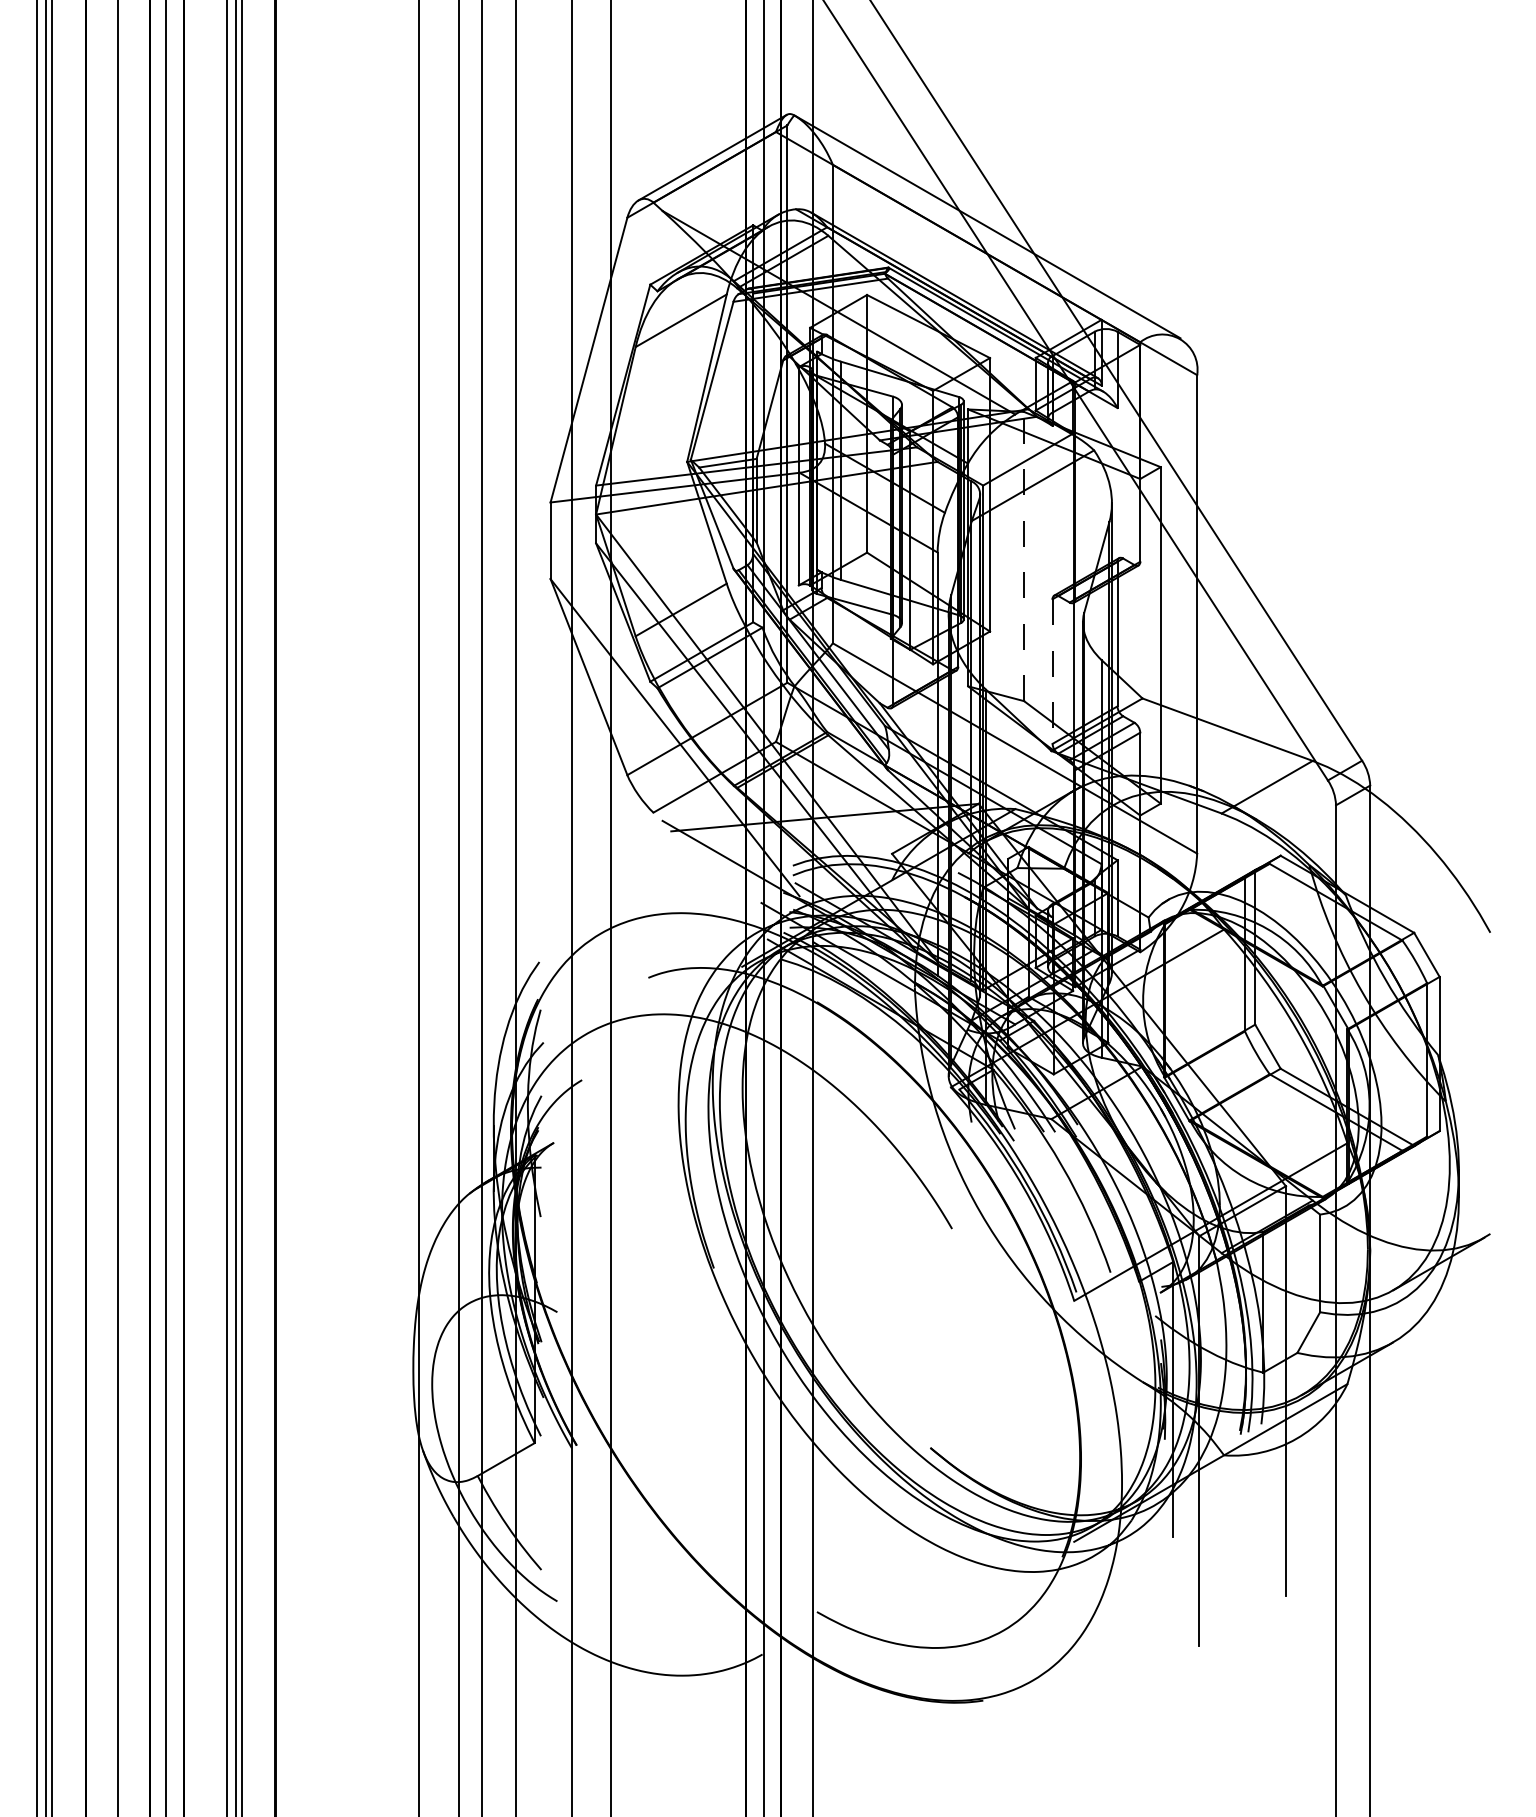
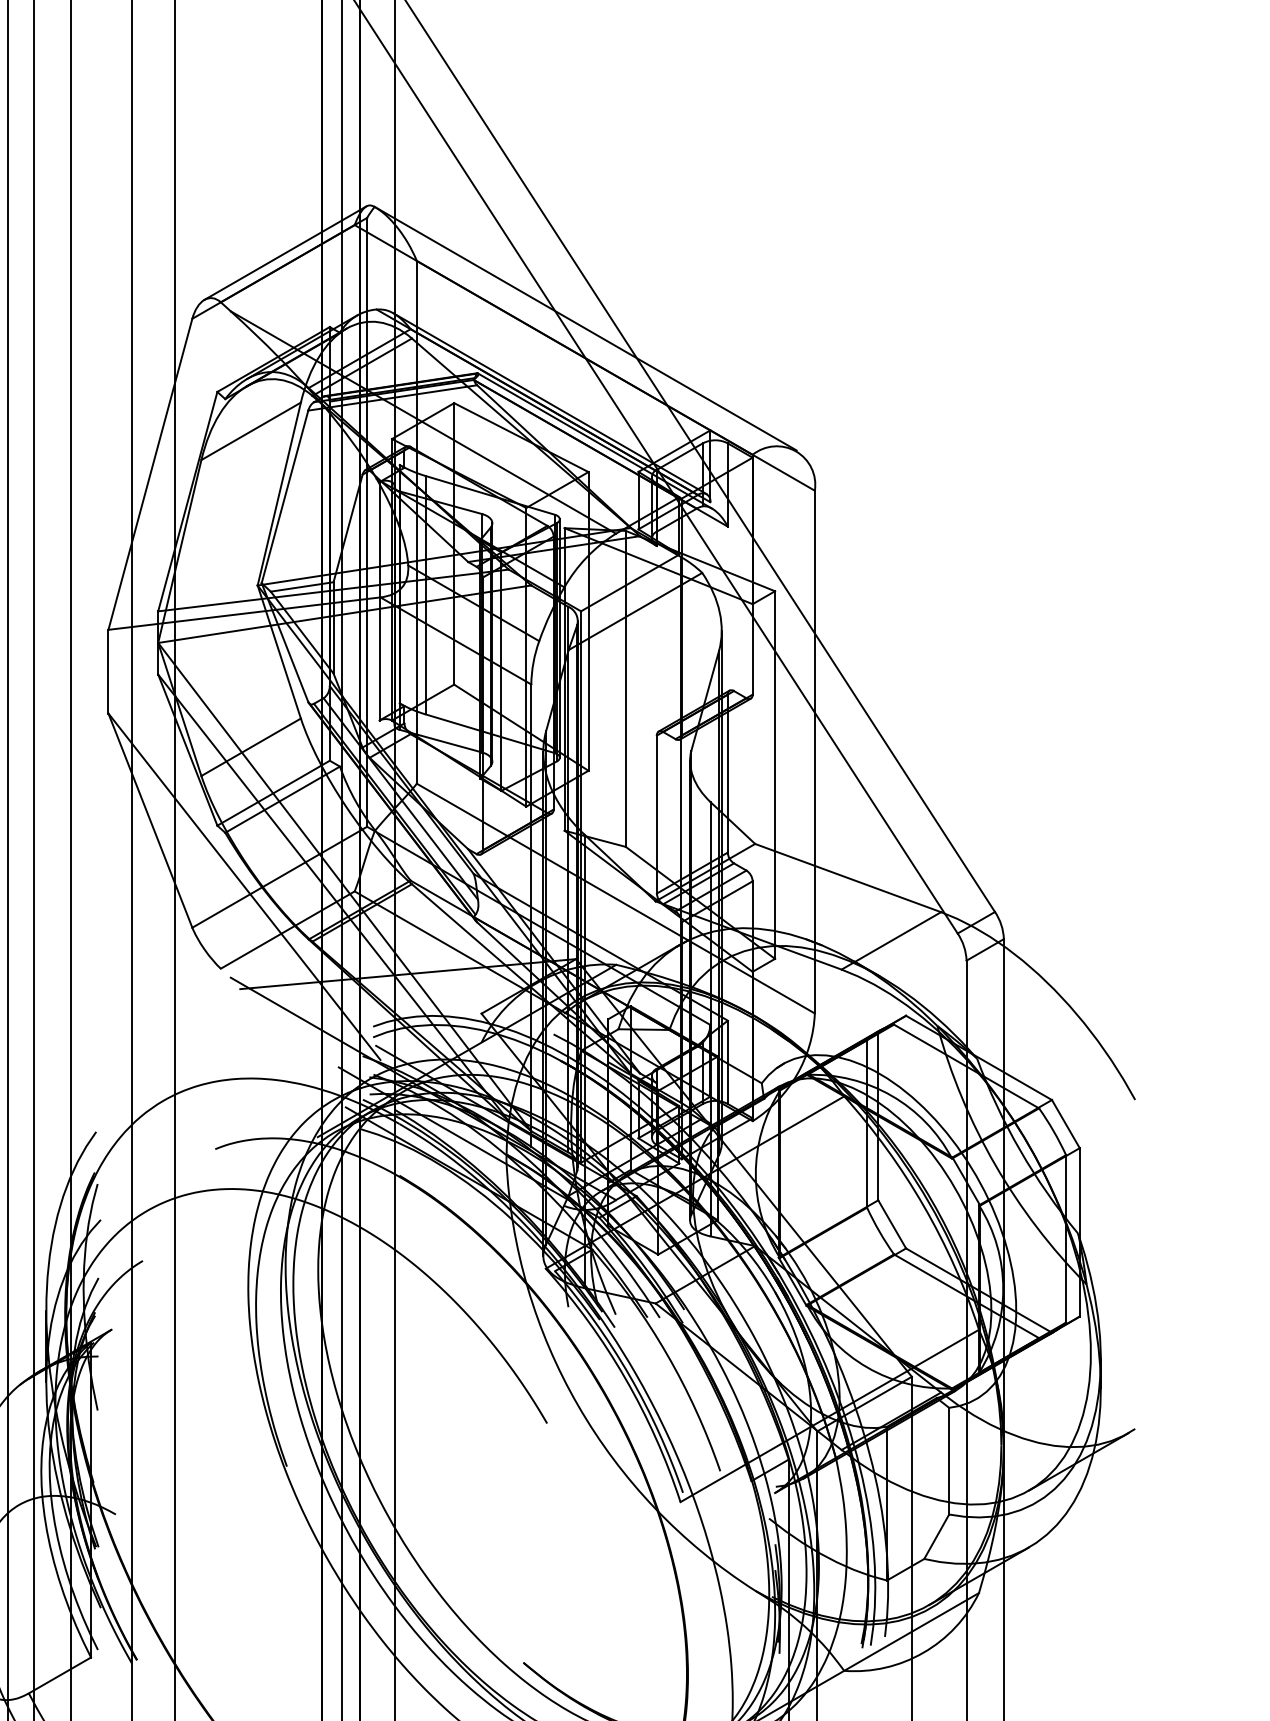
line: (1024, 556) -> (626, 688), dashed -> solid
line: (1052, 672) -> (656, 815), dashed -> solid

